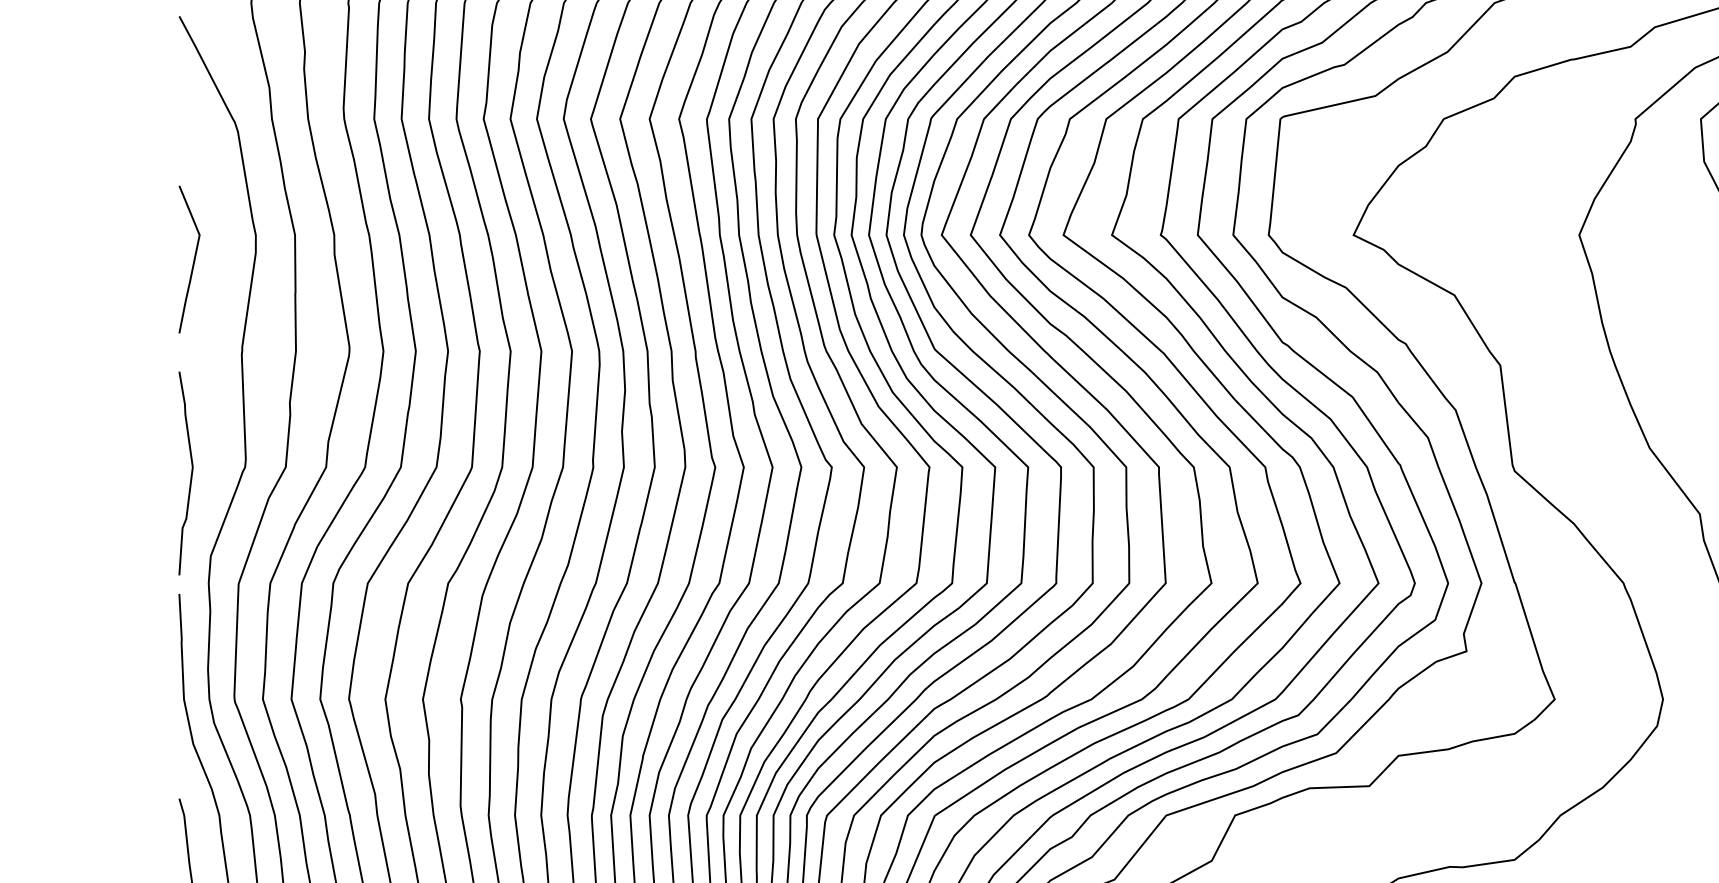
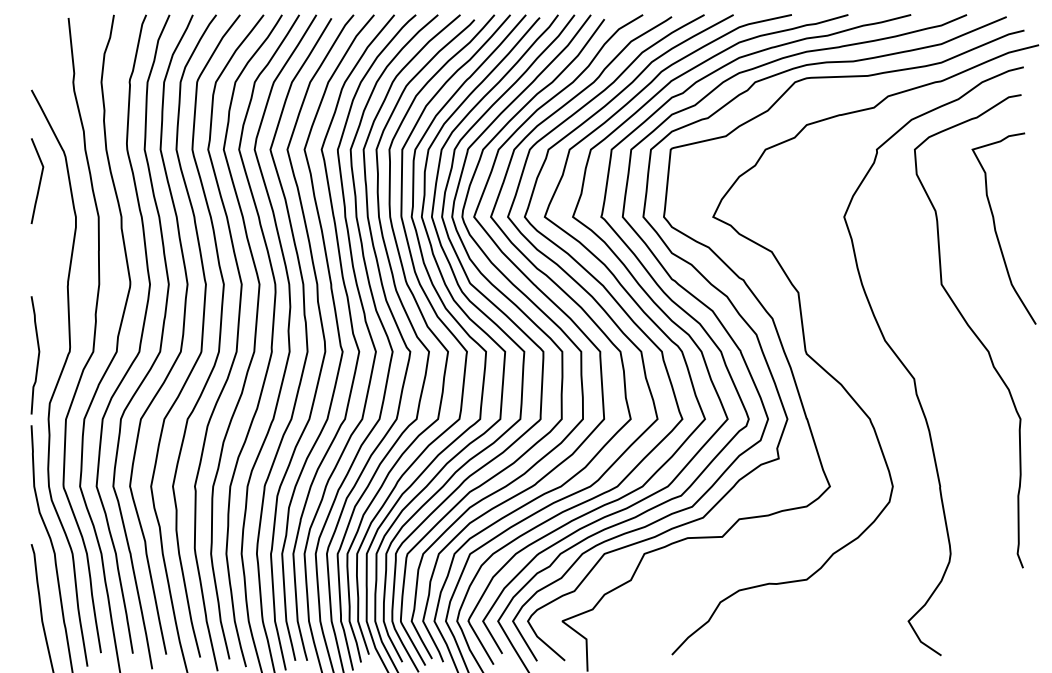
line: (193, 258) -> (39, 180), moved

